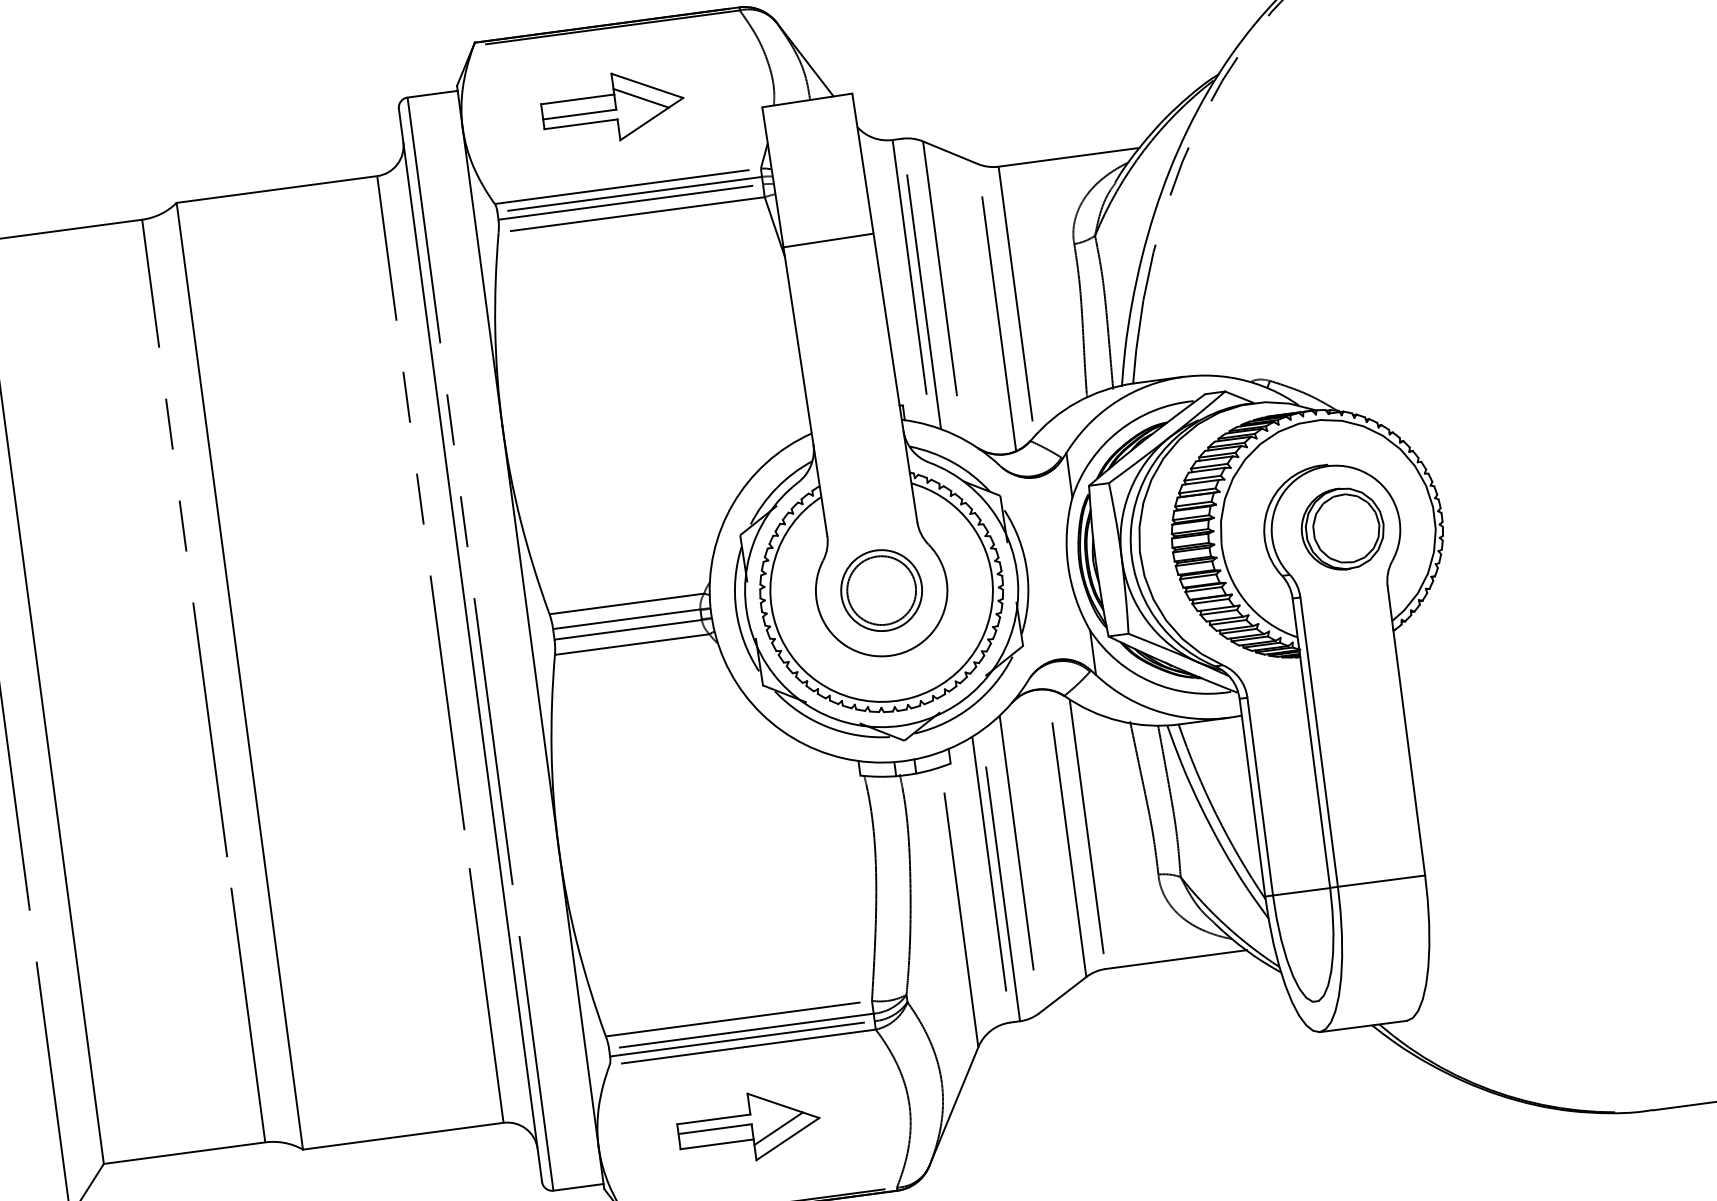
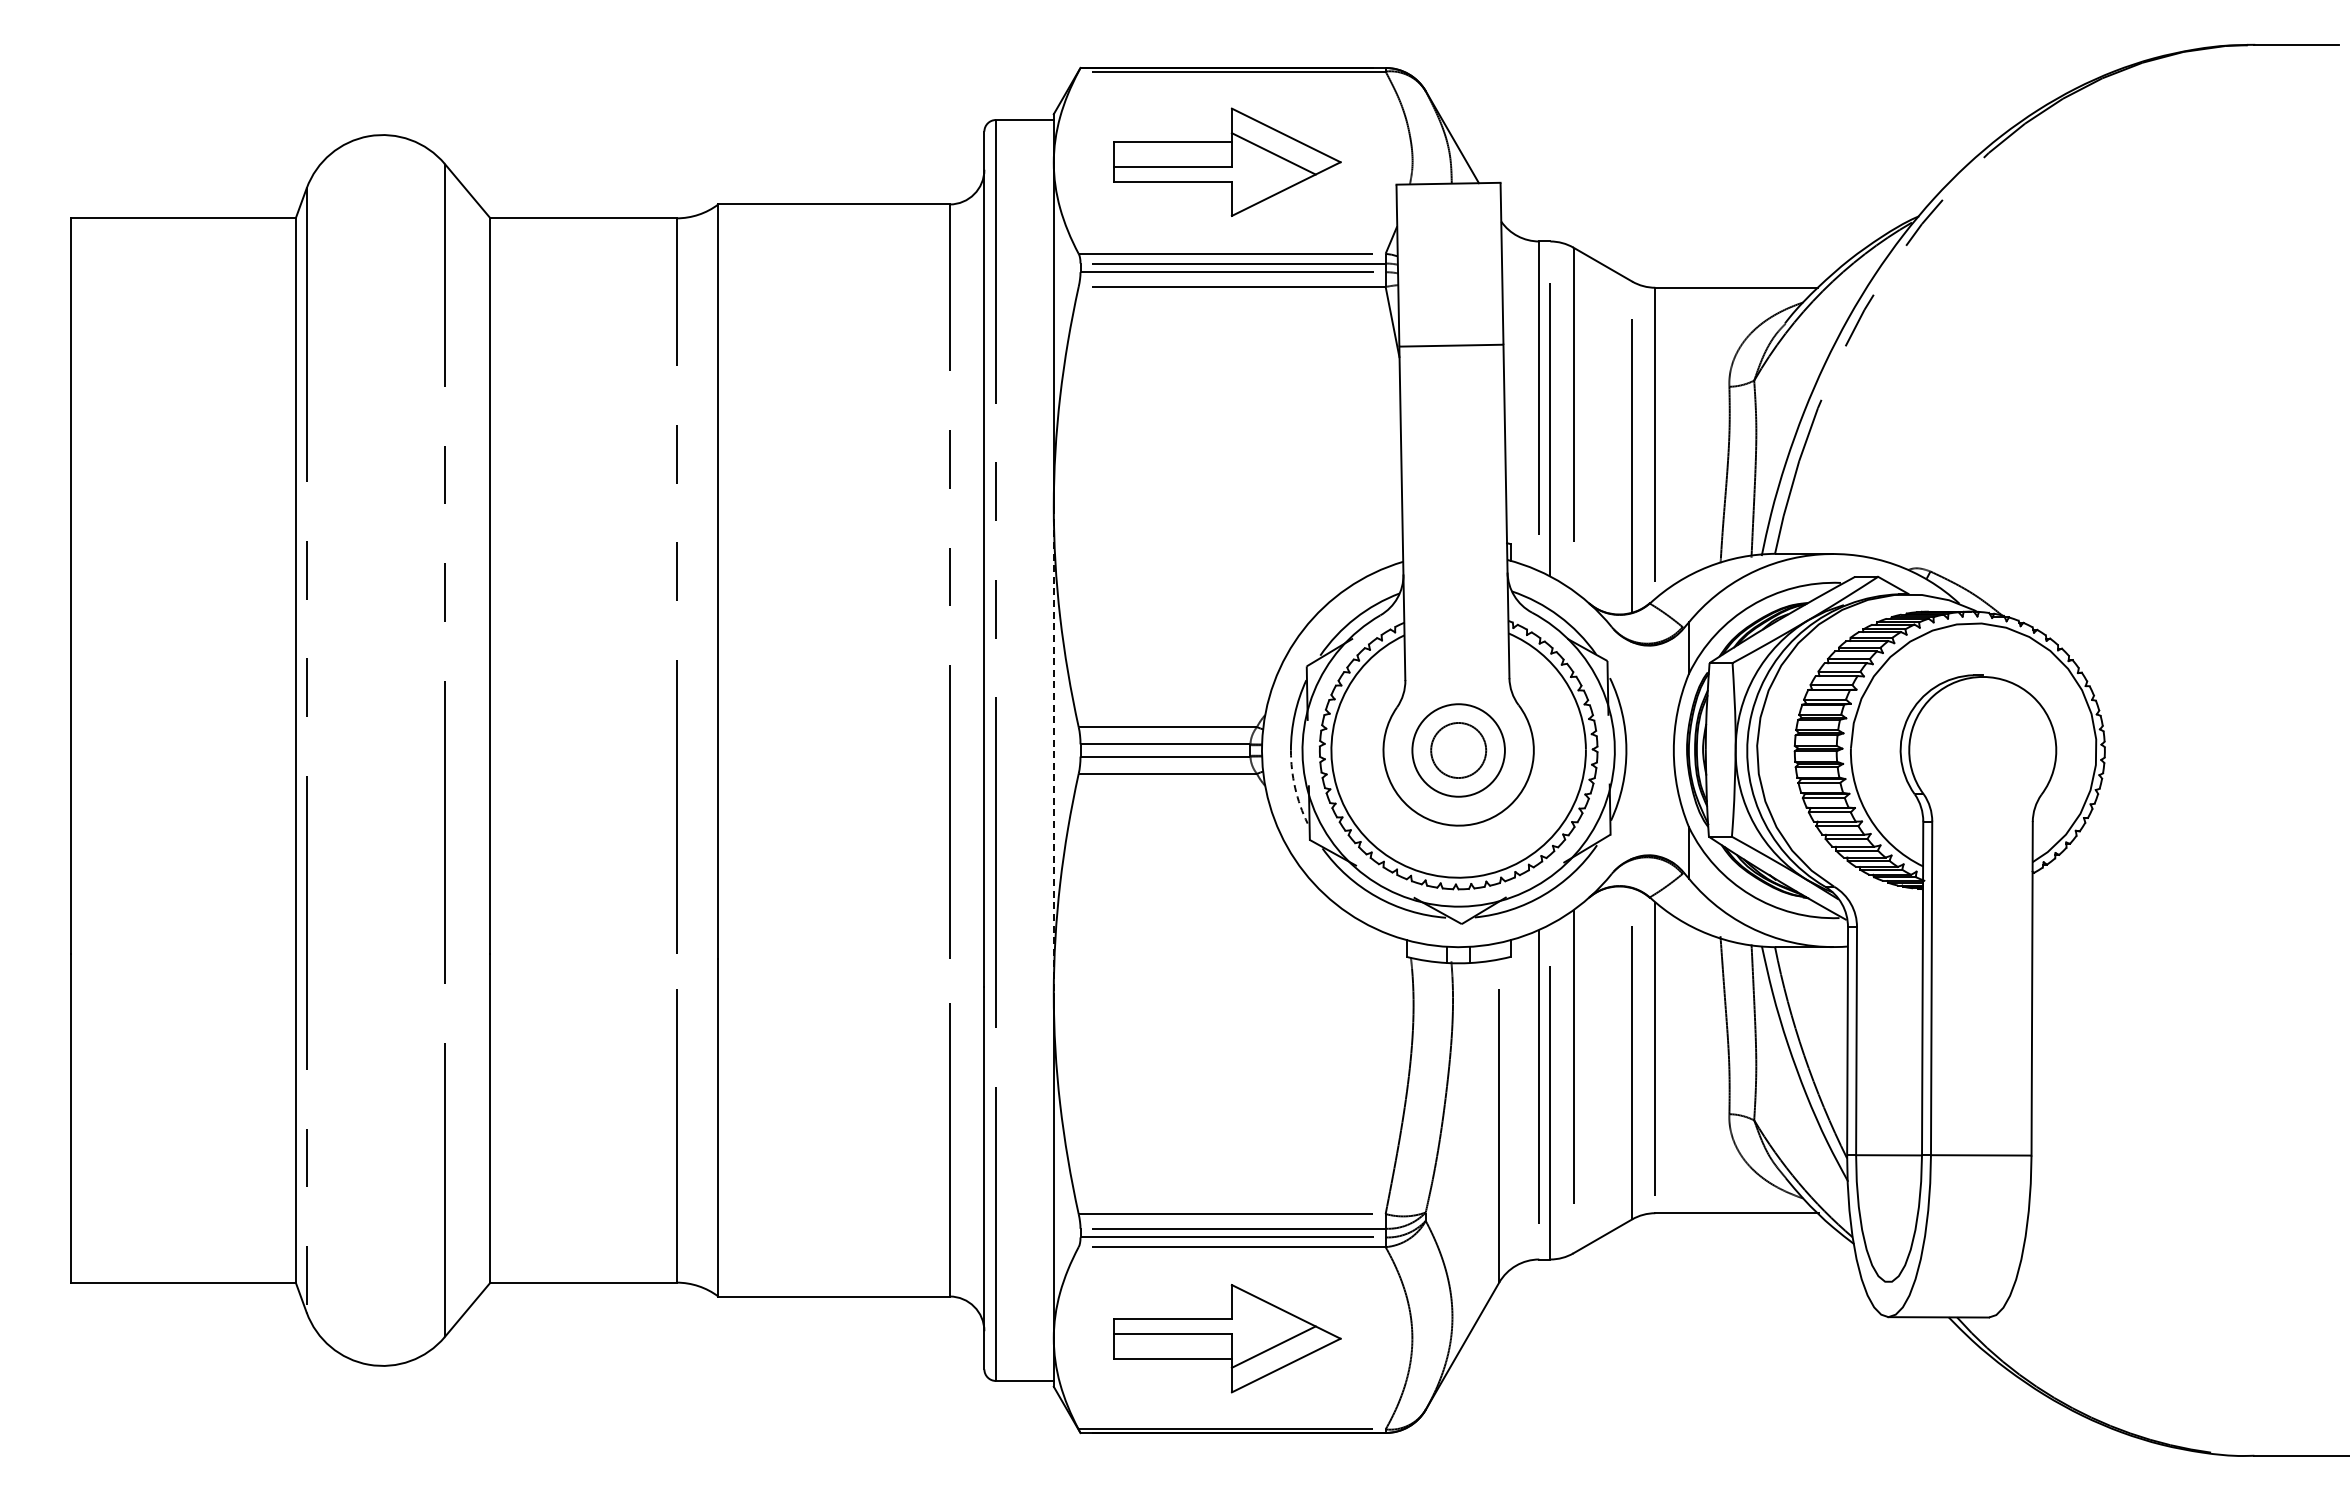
part: (613, 106) -> (1227, 161), size x1.4
part: (1342, 529) -> (1990, 750), removed
circle: (881, 590) -> (1458, 750), size x0.7
line: (530, 637) -> (1053, 750), solid -> dashed
arc: (744, 641) -> (1295, 787), solid -> dashed
part: (749, 1127) -> (1227, 1338), size x1.4

